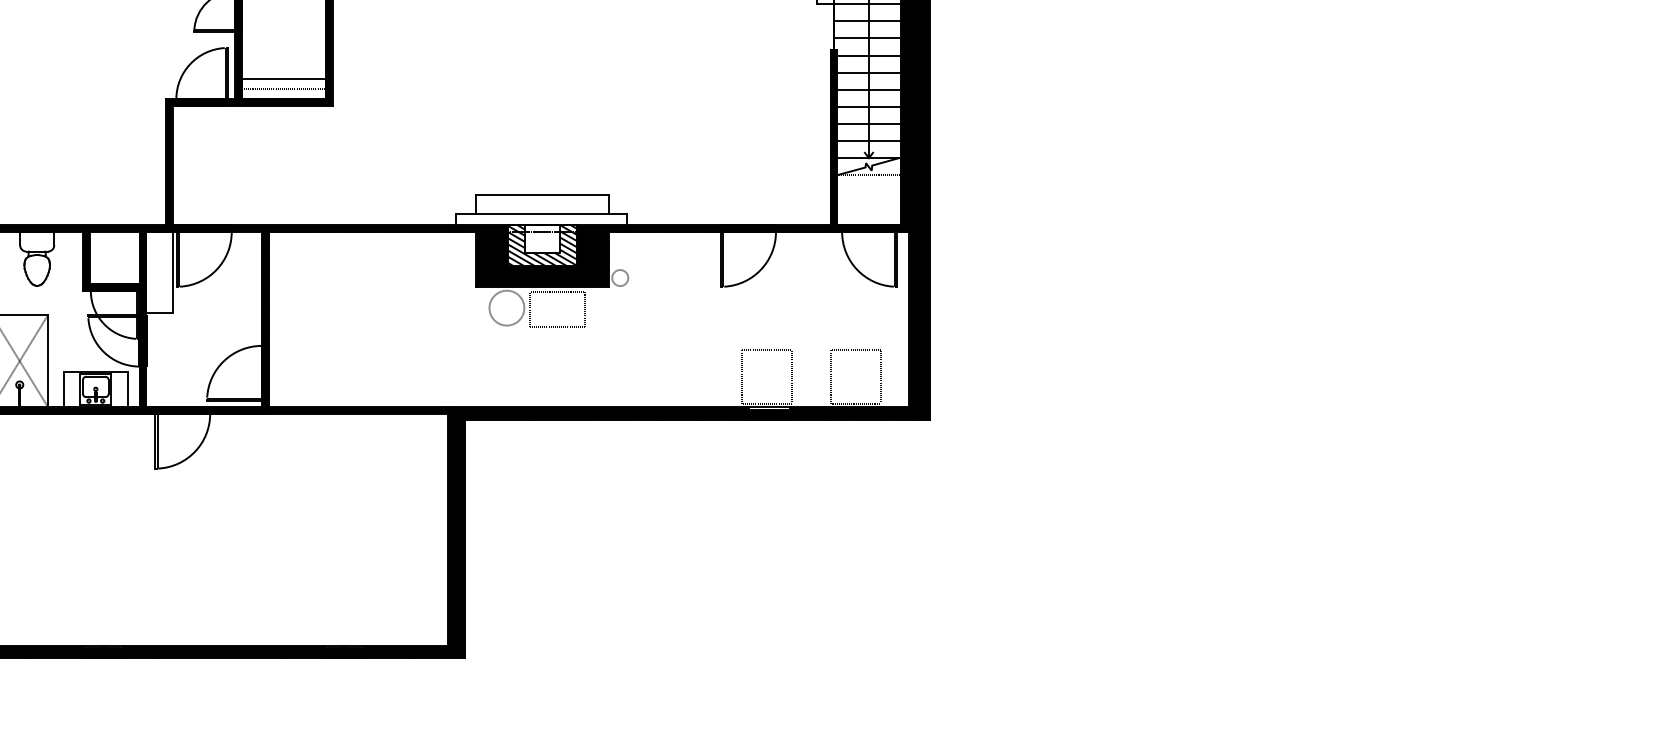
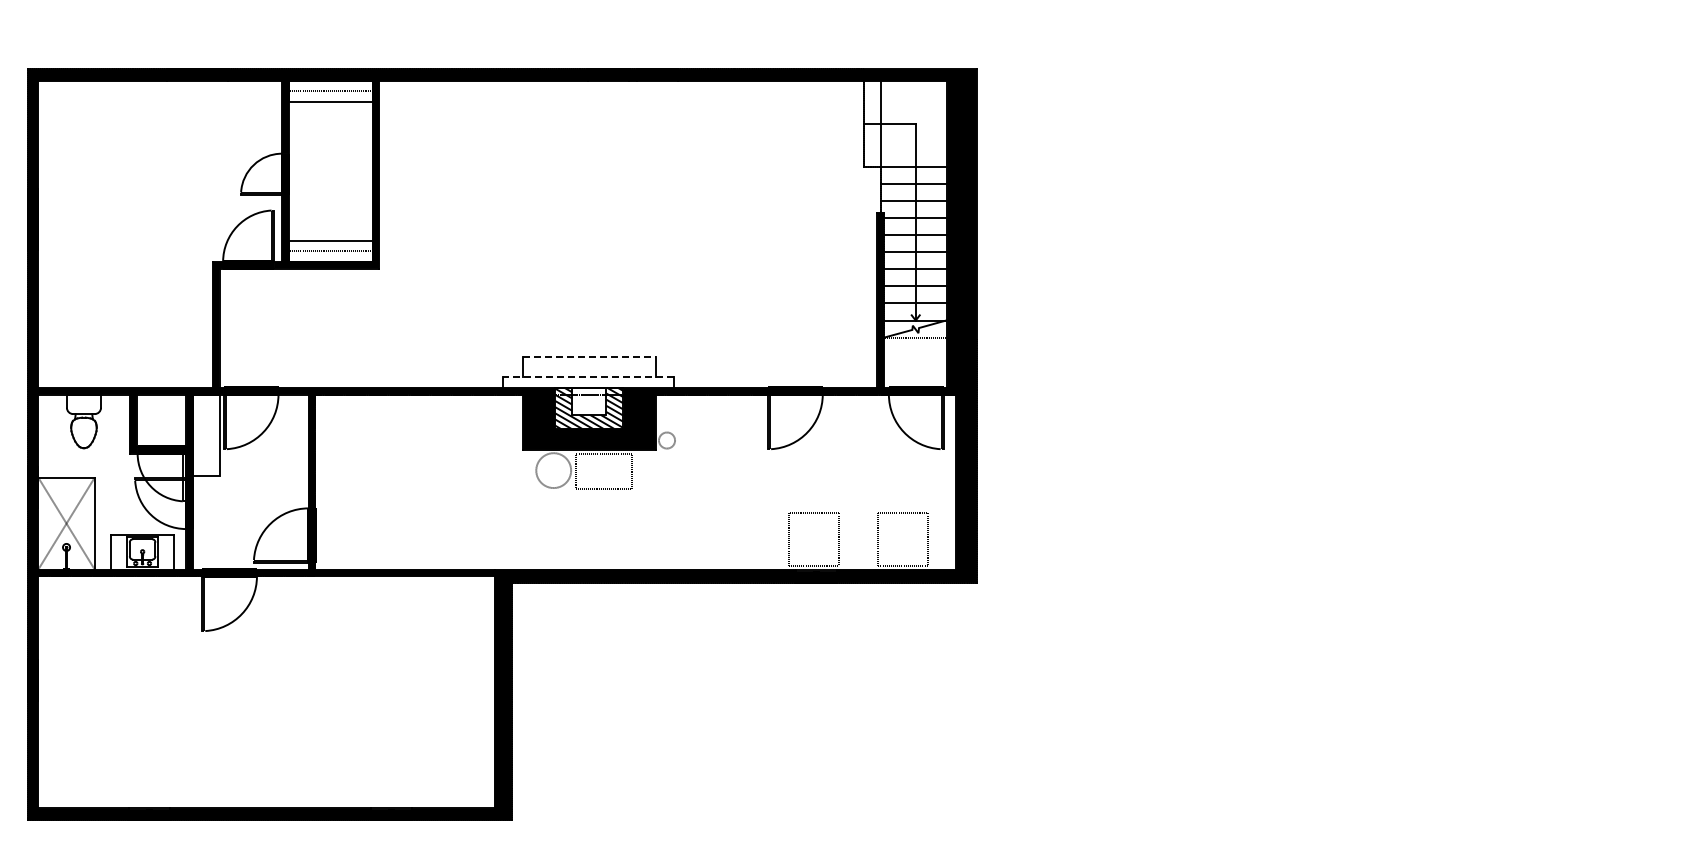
line: (542, 195) -> (589, 357), solid -> dashed
line: (540, 214) -> (587, 376), solid -> dashed

